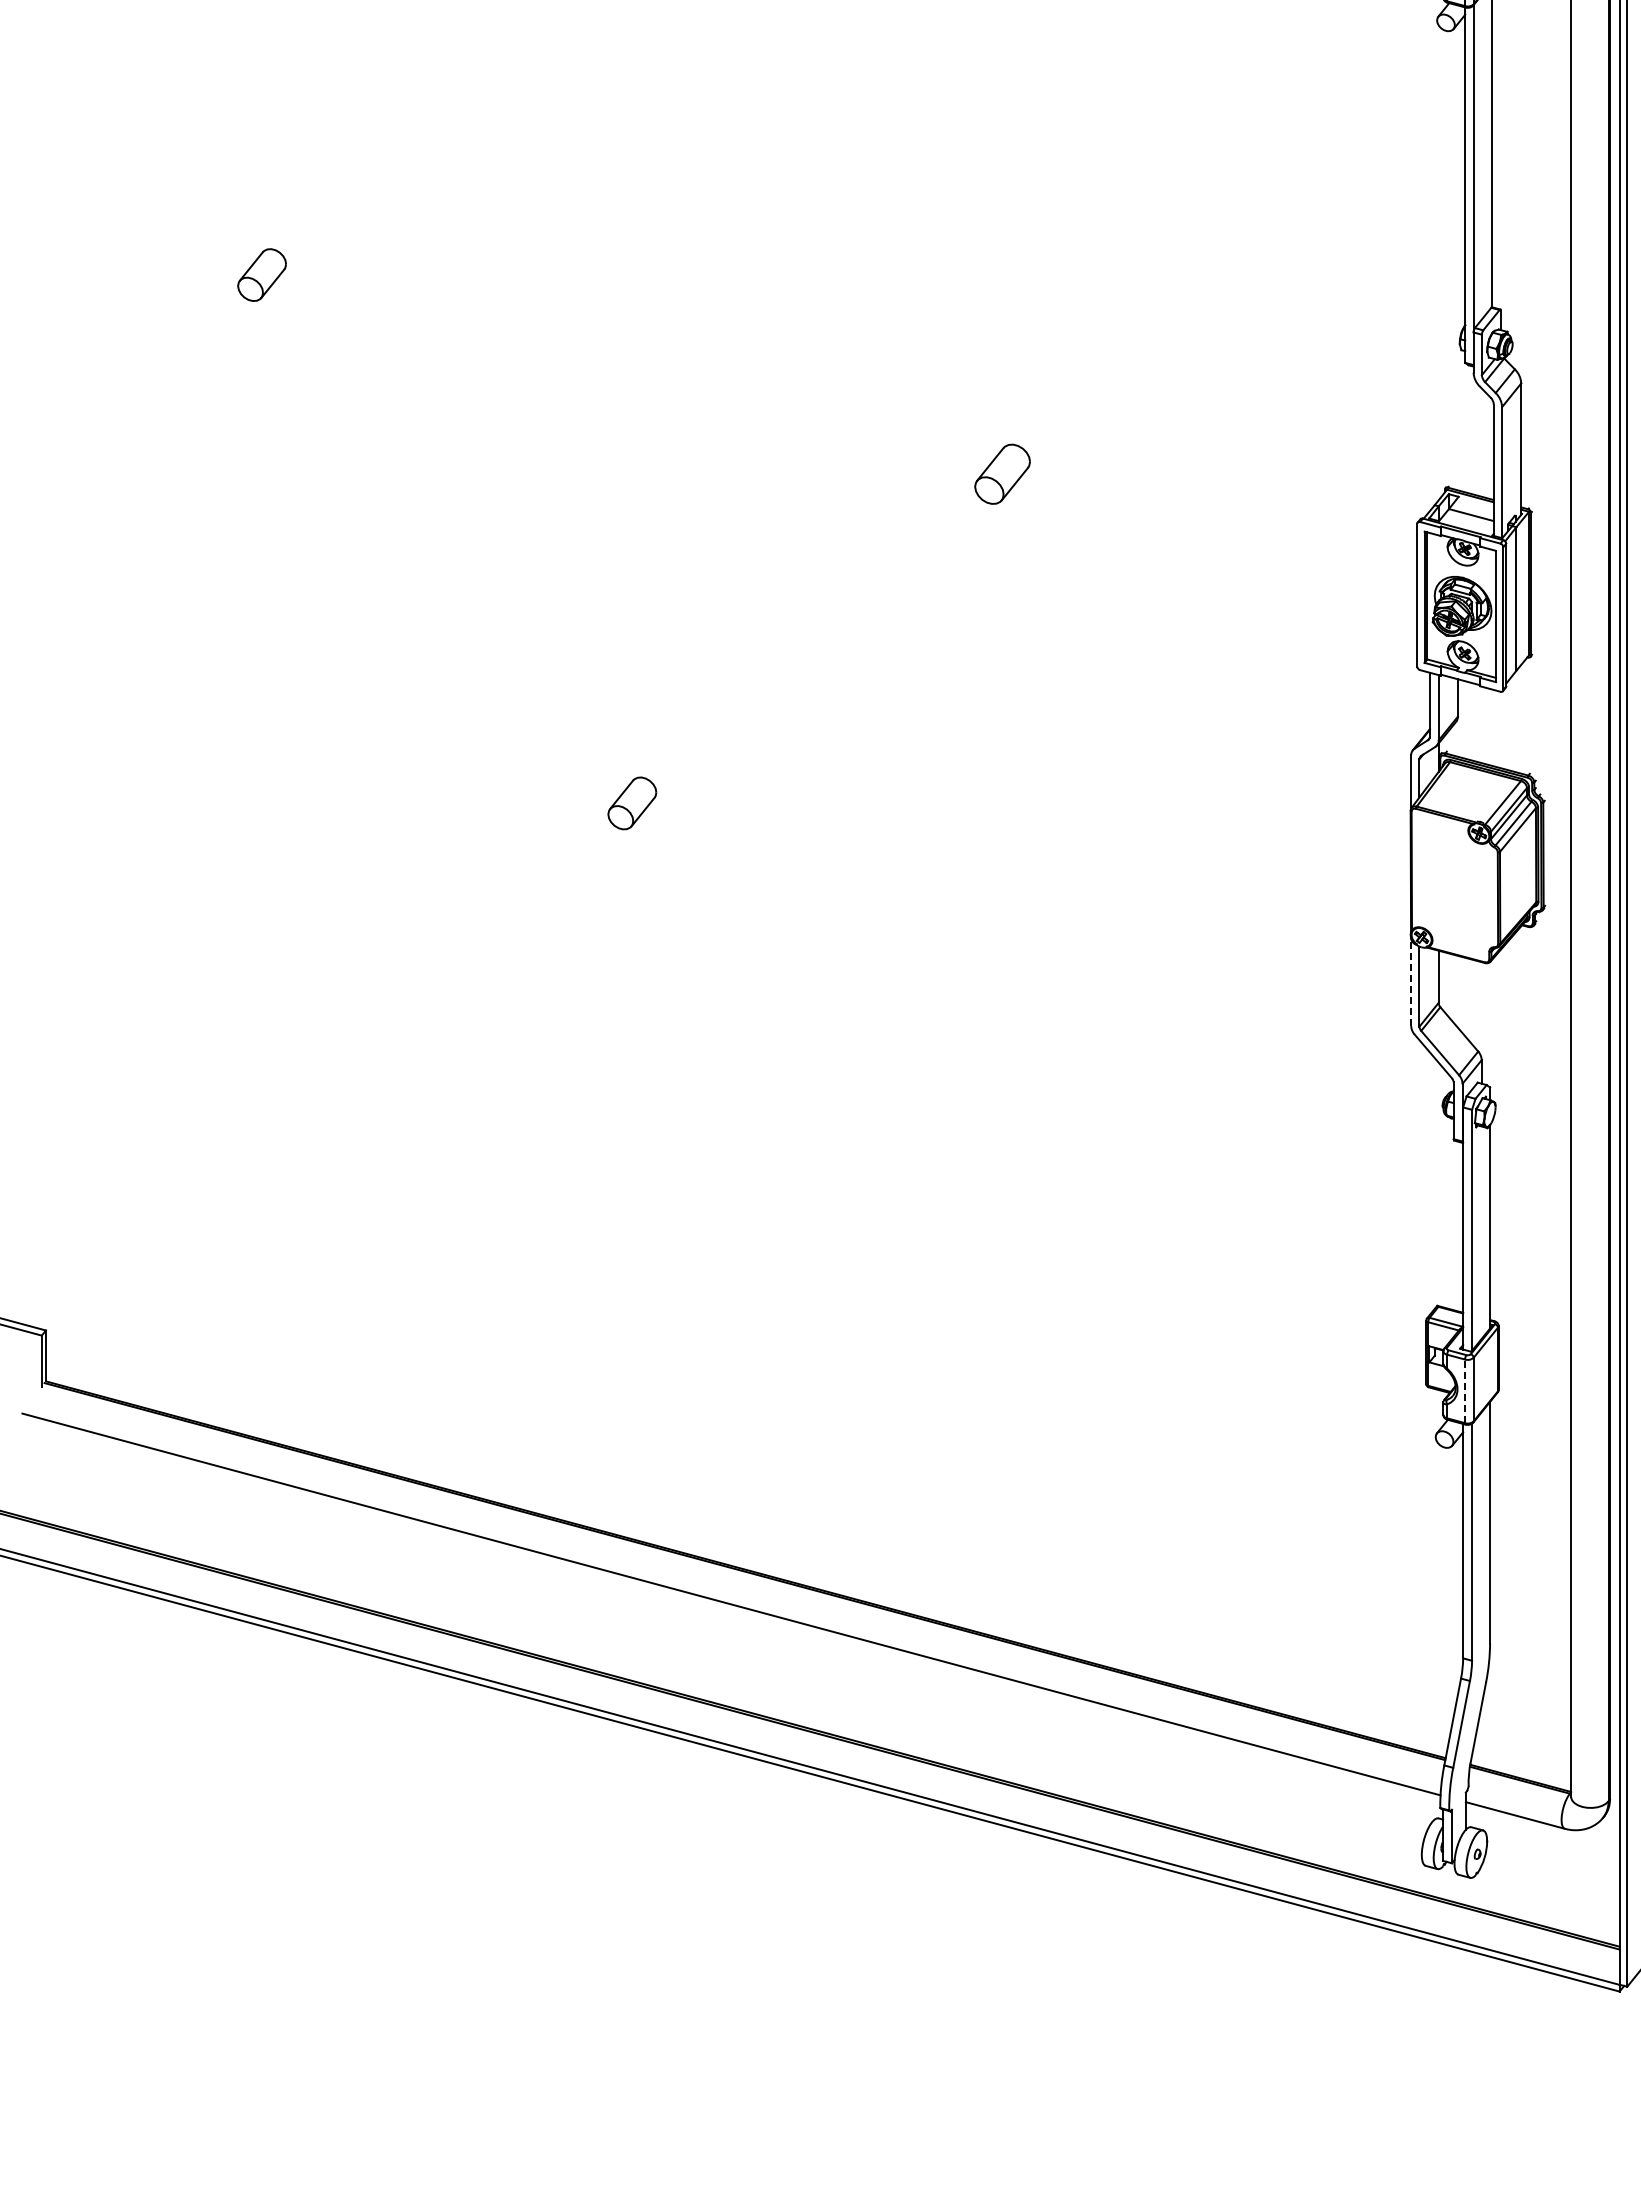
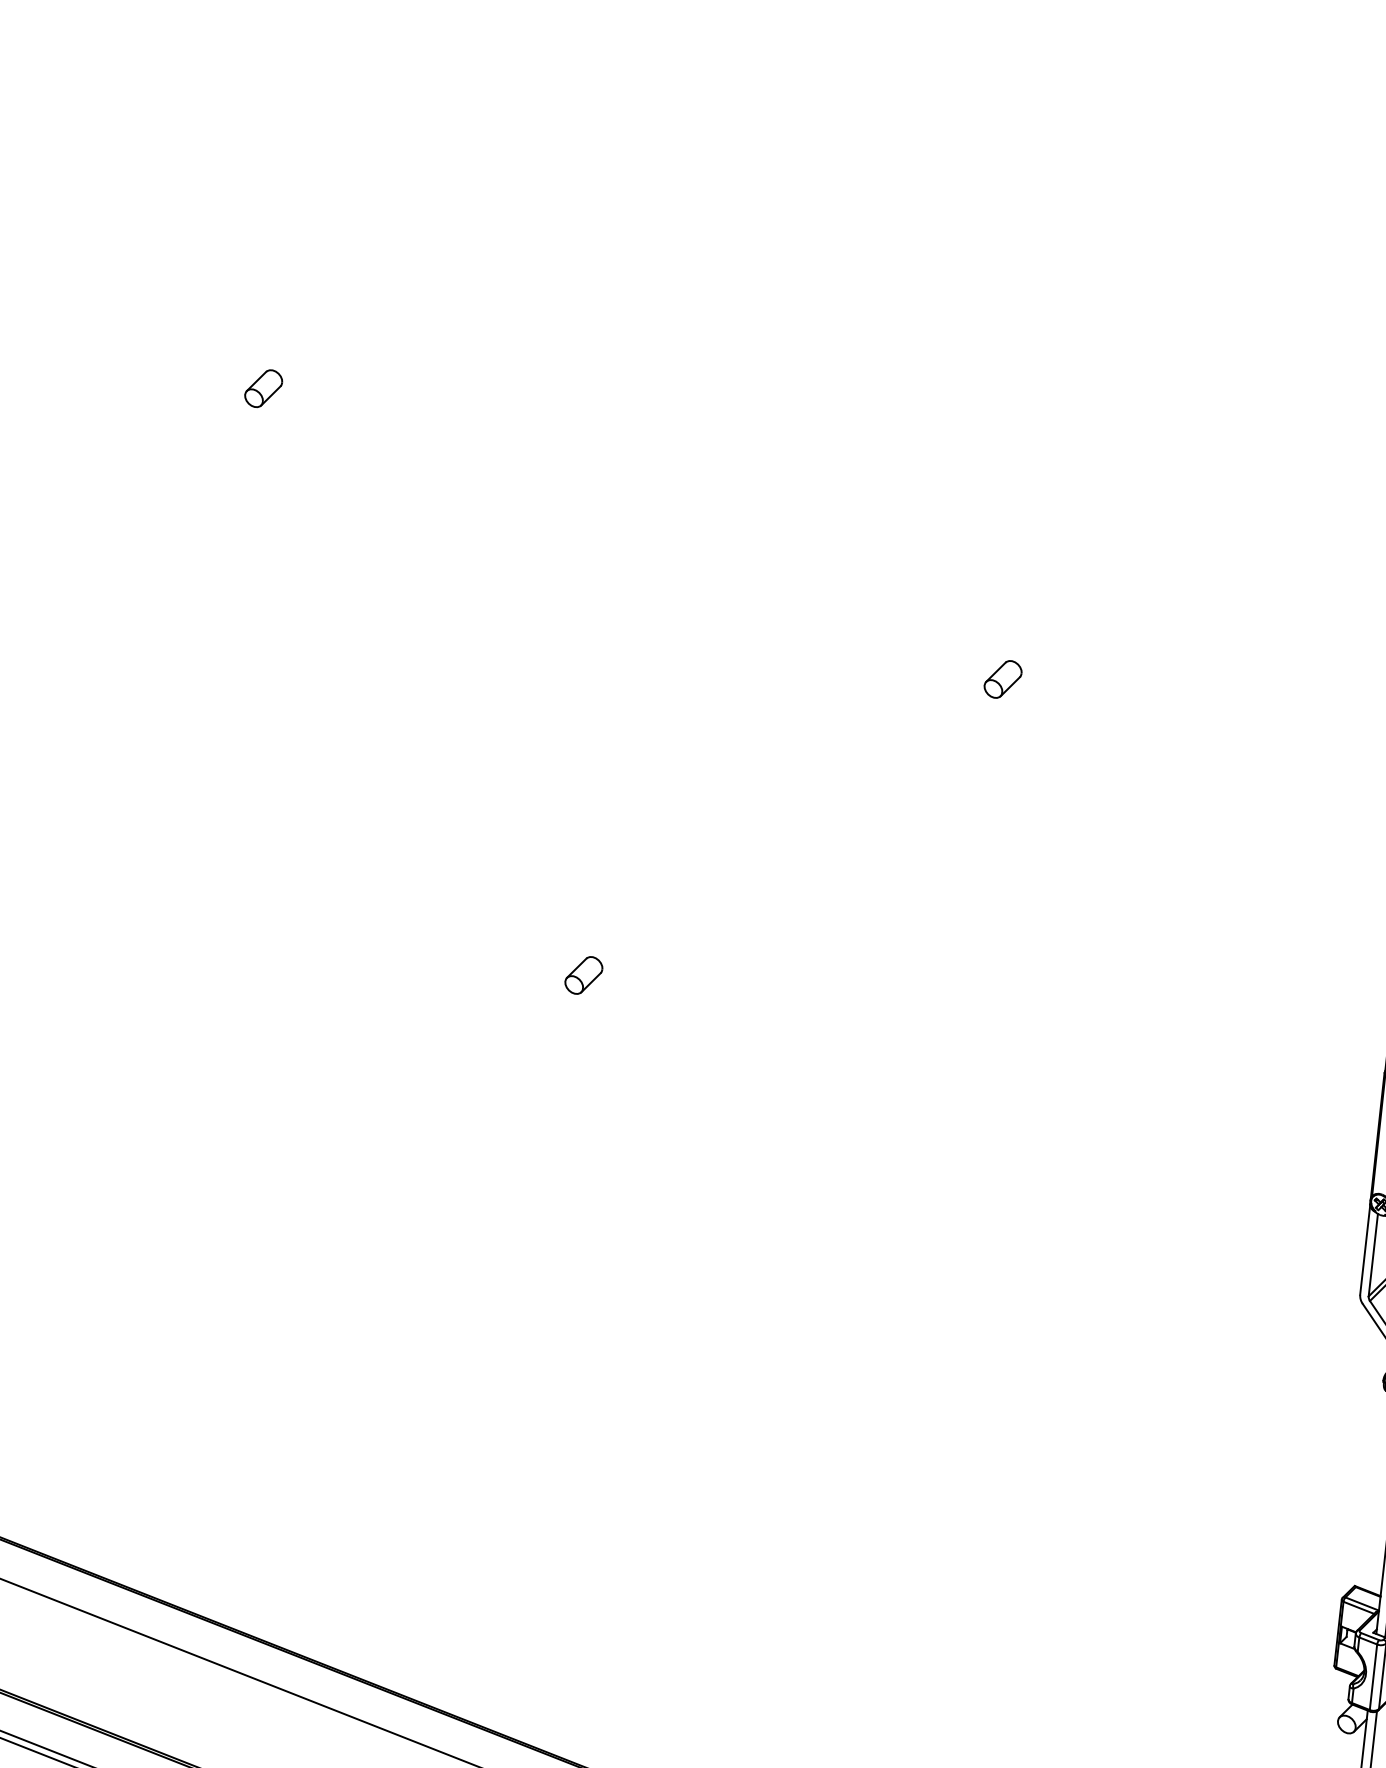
part: (262, 274) -> (264, 388), size x0.71
part: (1002, 474) -> (1003, 679), size x0.62
part: (632, 802) -> (584, 974), size x0.71
line: (1411, 982) -> (1365, 1250), dashed -> solid
line: (1465, 1391) -> (1373, 1677), dashed -> solid

